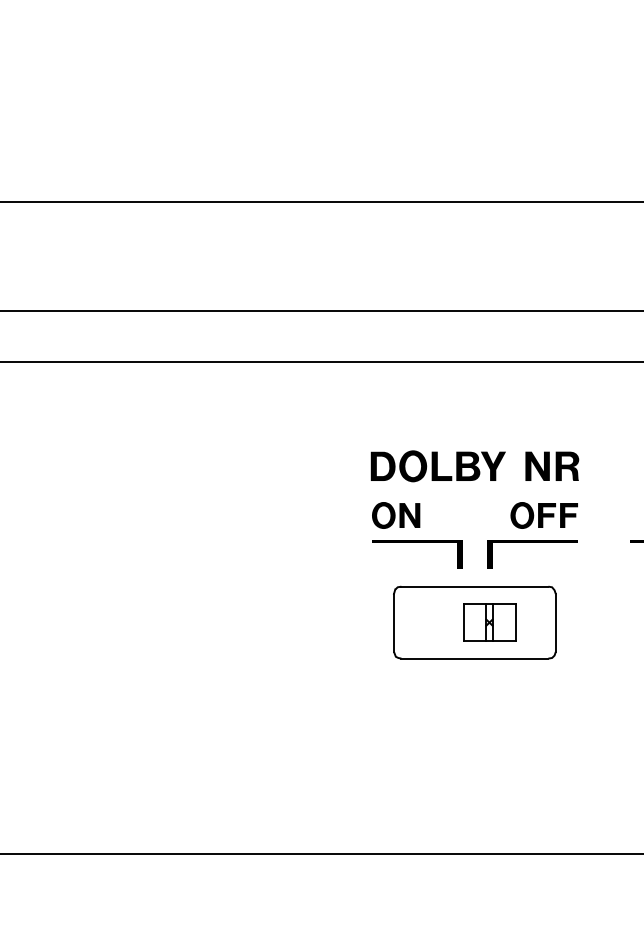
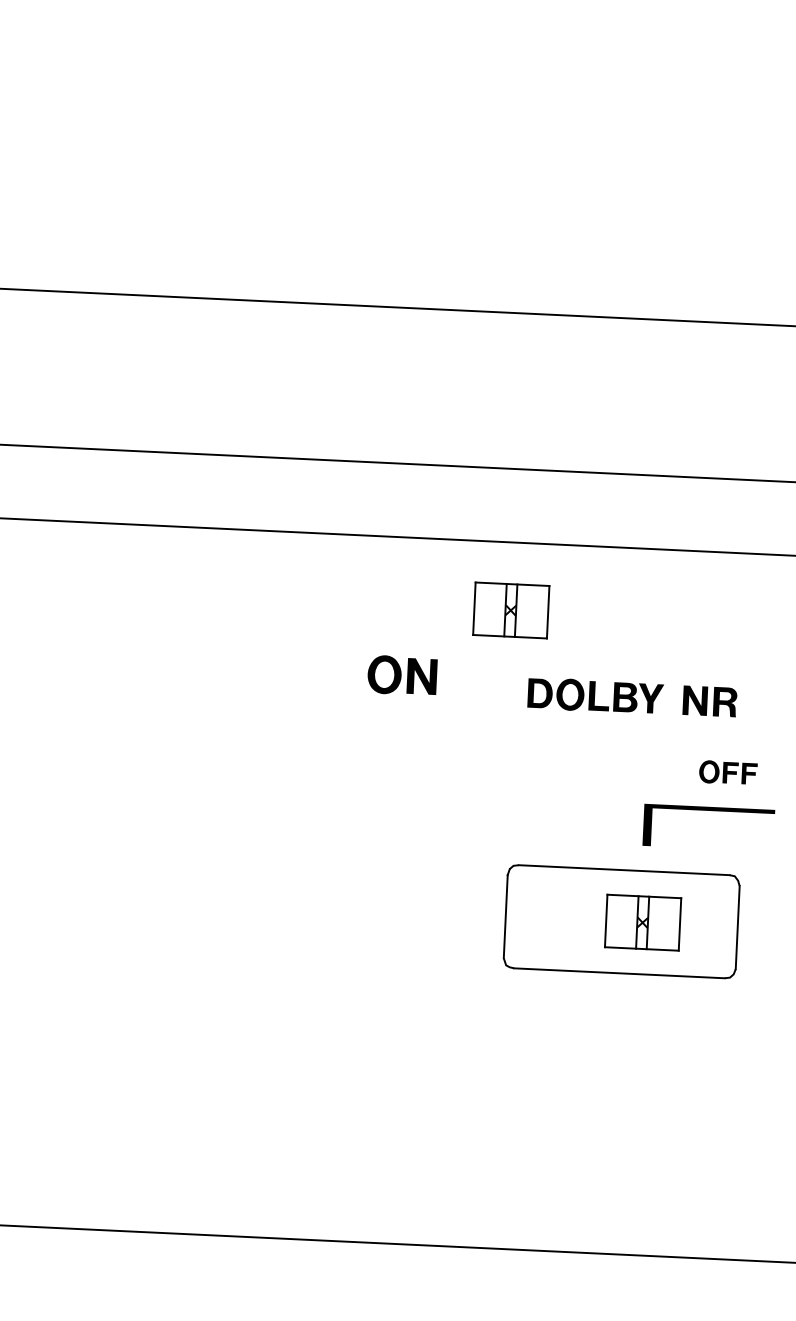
part: (387, 409) -> (510, 610), added
part: (474, 466) -> (631, 697), size x0.7
part: (396, 515) -> (402, 675), moved
part: (543, 515) -> (727, 772), size x0.6
fill: (417, 554) -> (544, 820), removed

